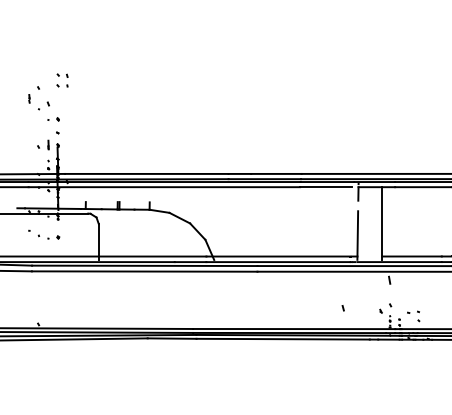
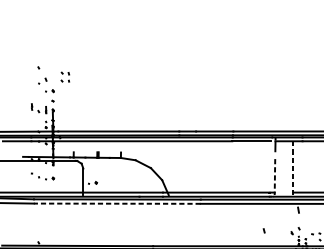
part: (62, 80) -> (65, 77), moved
part: (29, 98) -> (32, 106), moved
line: (382, 223) -> (293, 168), solid -> dashed
line: (357, 236) -> (274, 177), solid -> dashed
part: (111, 243) -> (92, 182), added
line: (144, 271) -> (117, 203), solid -> dashed

